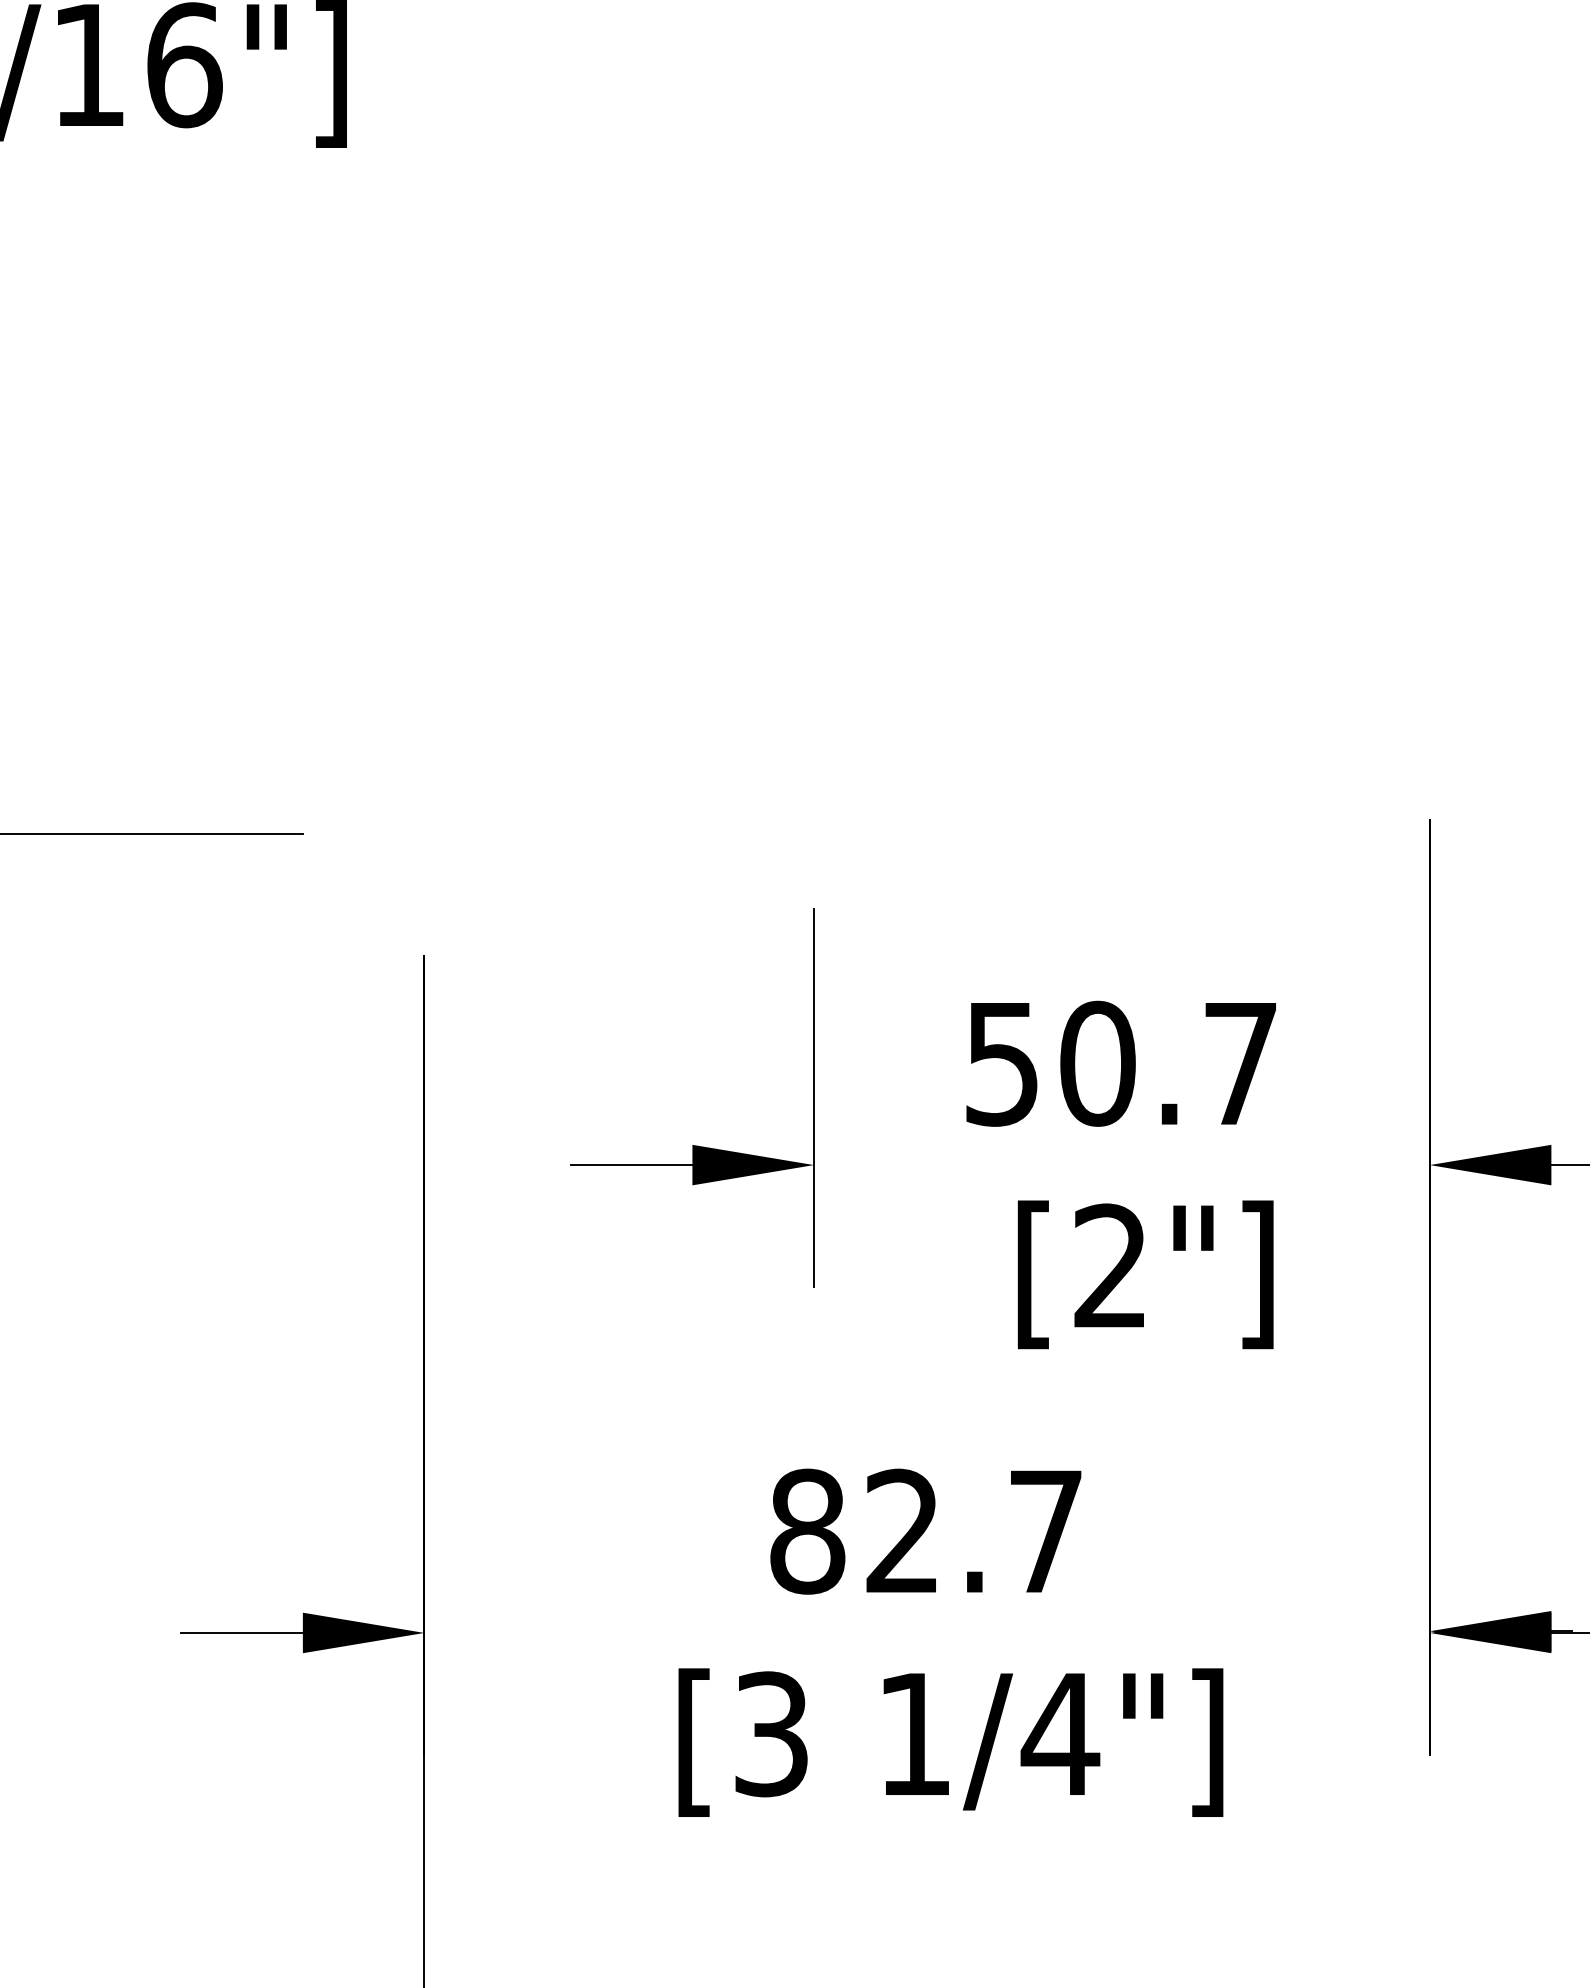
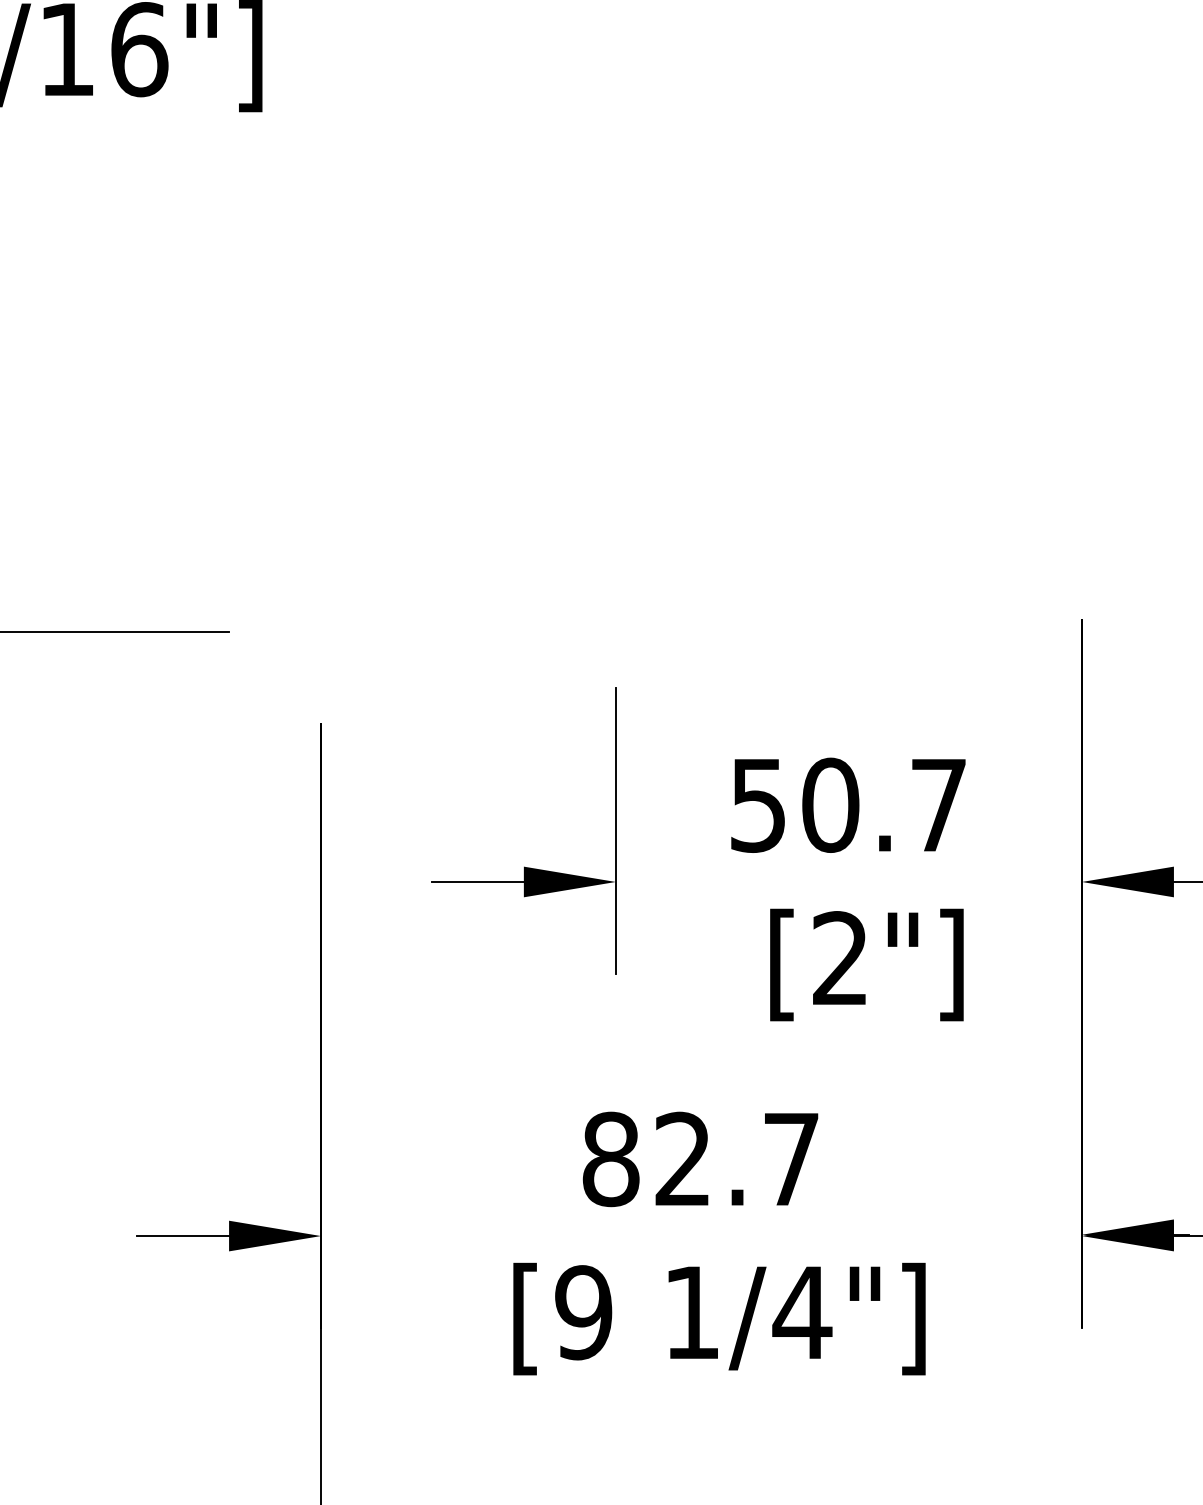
text: (771, 1734) -> (583, 1312), [3 -> [9

